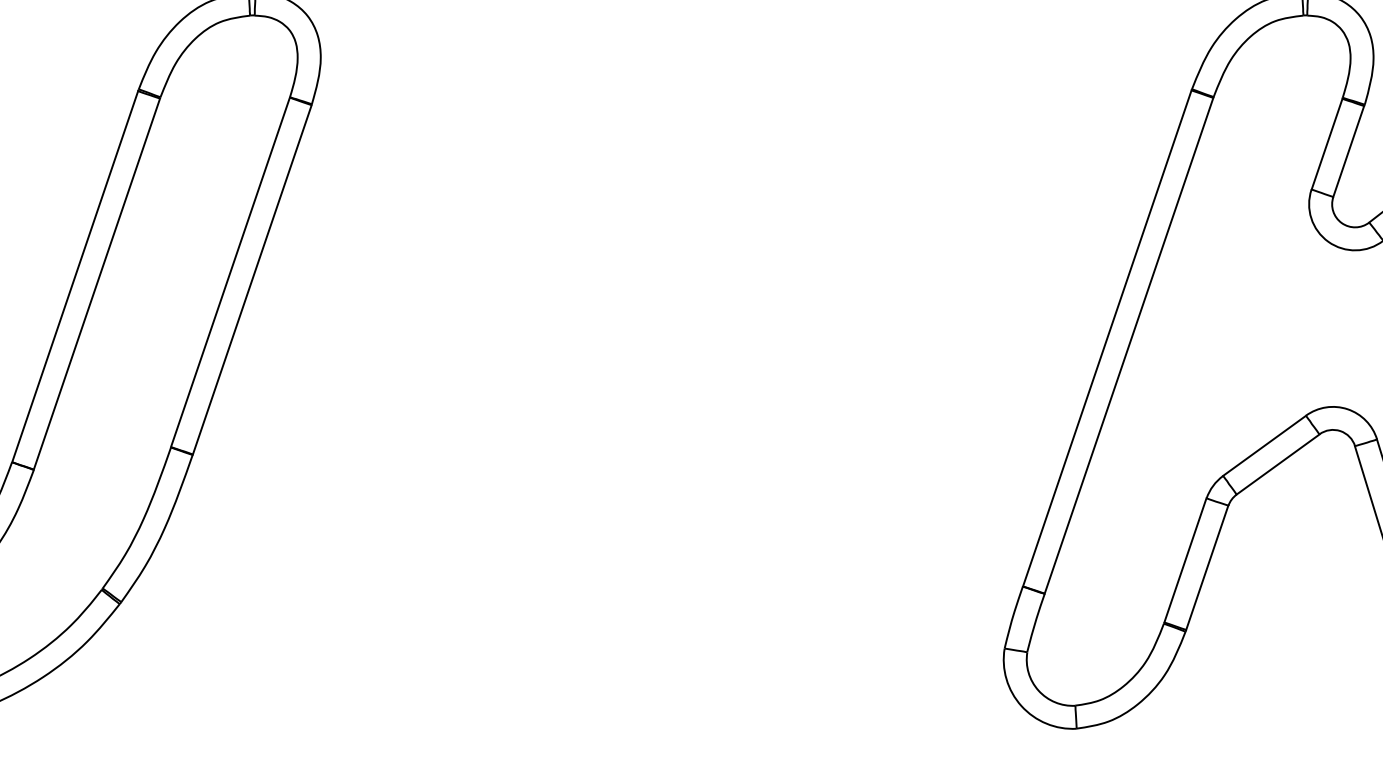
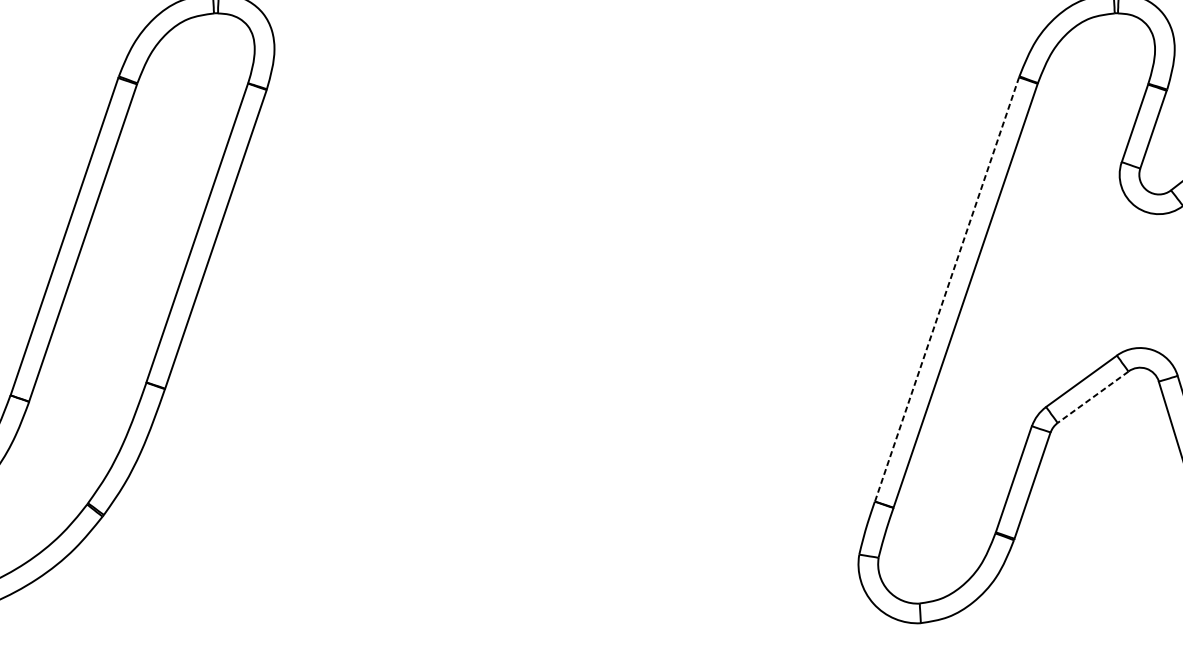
line: (1107, 338) -> (947, 289), solid -> dashed
line: (1277, 464) -> (1092, 397), solid -> dashed

